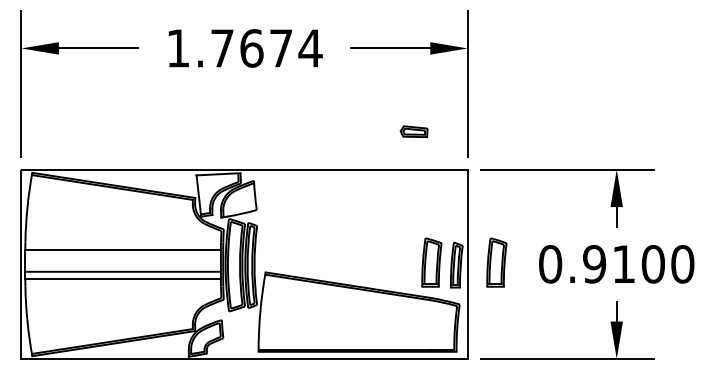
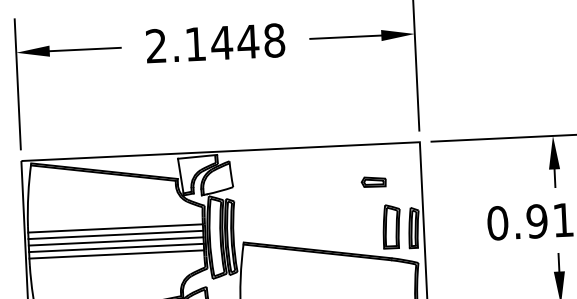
text: (244, 48) -> (215, 43), 1.7674 -> 2.1448
part: (413, 131) -> (373, 181), moved
line: (122, 257) -> (115, 235), added
part: (496, 262) -> (449, 223), removed
line: (122, 264) -> (115, 241), added

